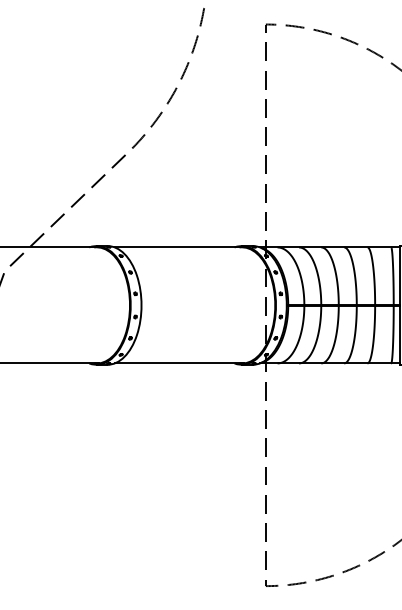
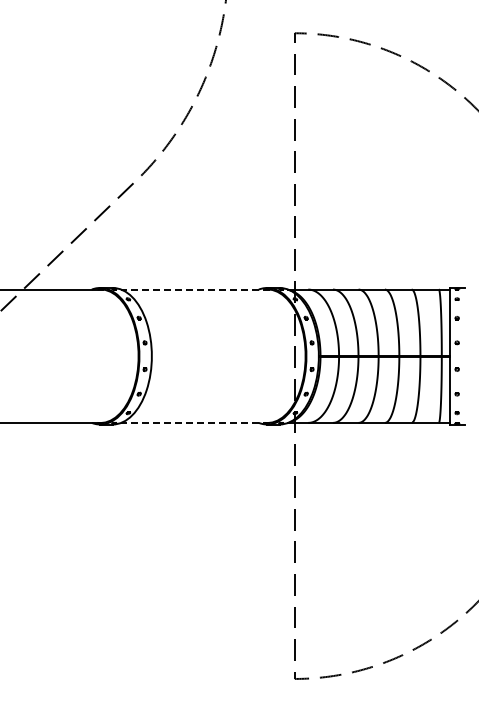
line: (179, 247) -> (195, 289), solid -> dashed
line: (179, 363) -> (195, 422), solid -> dashed

